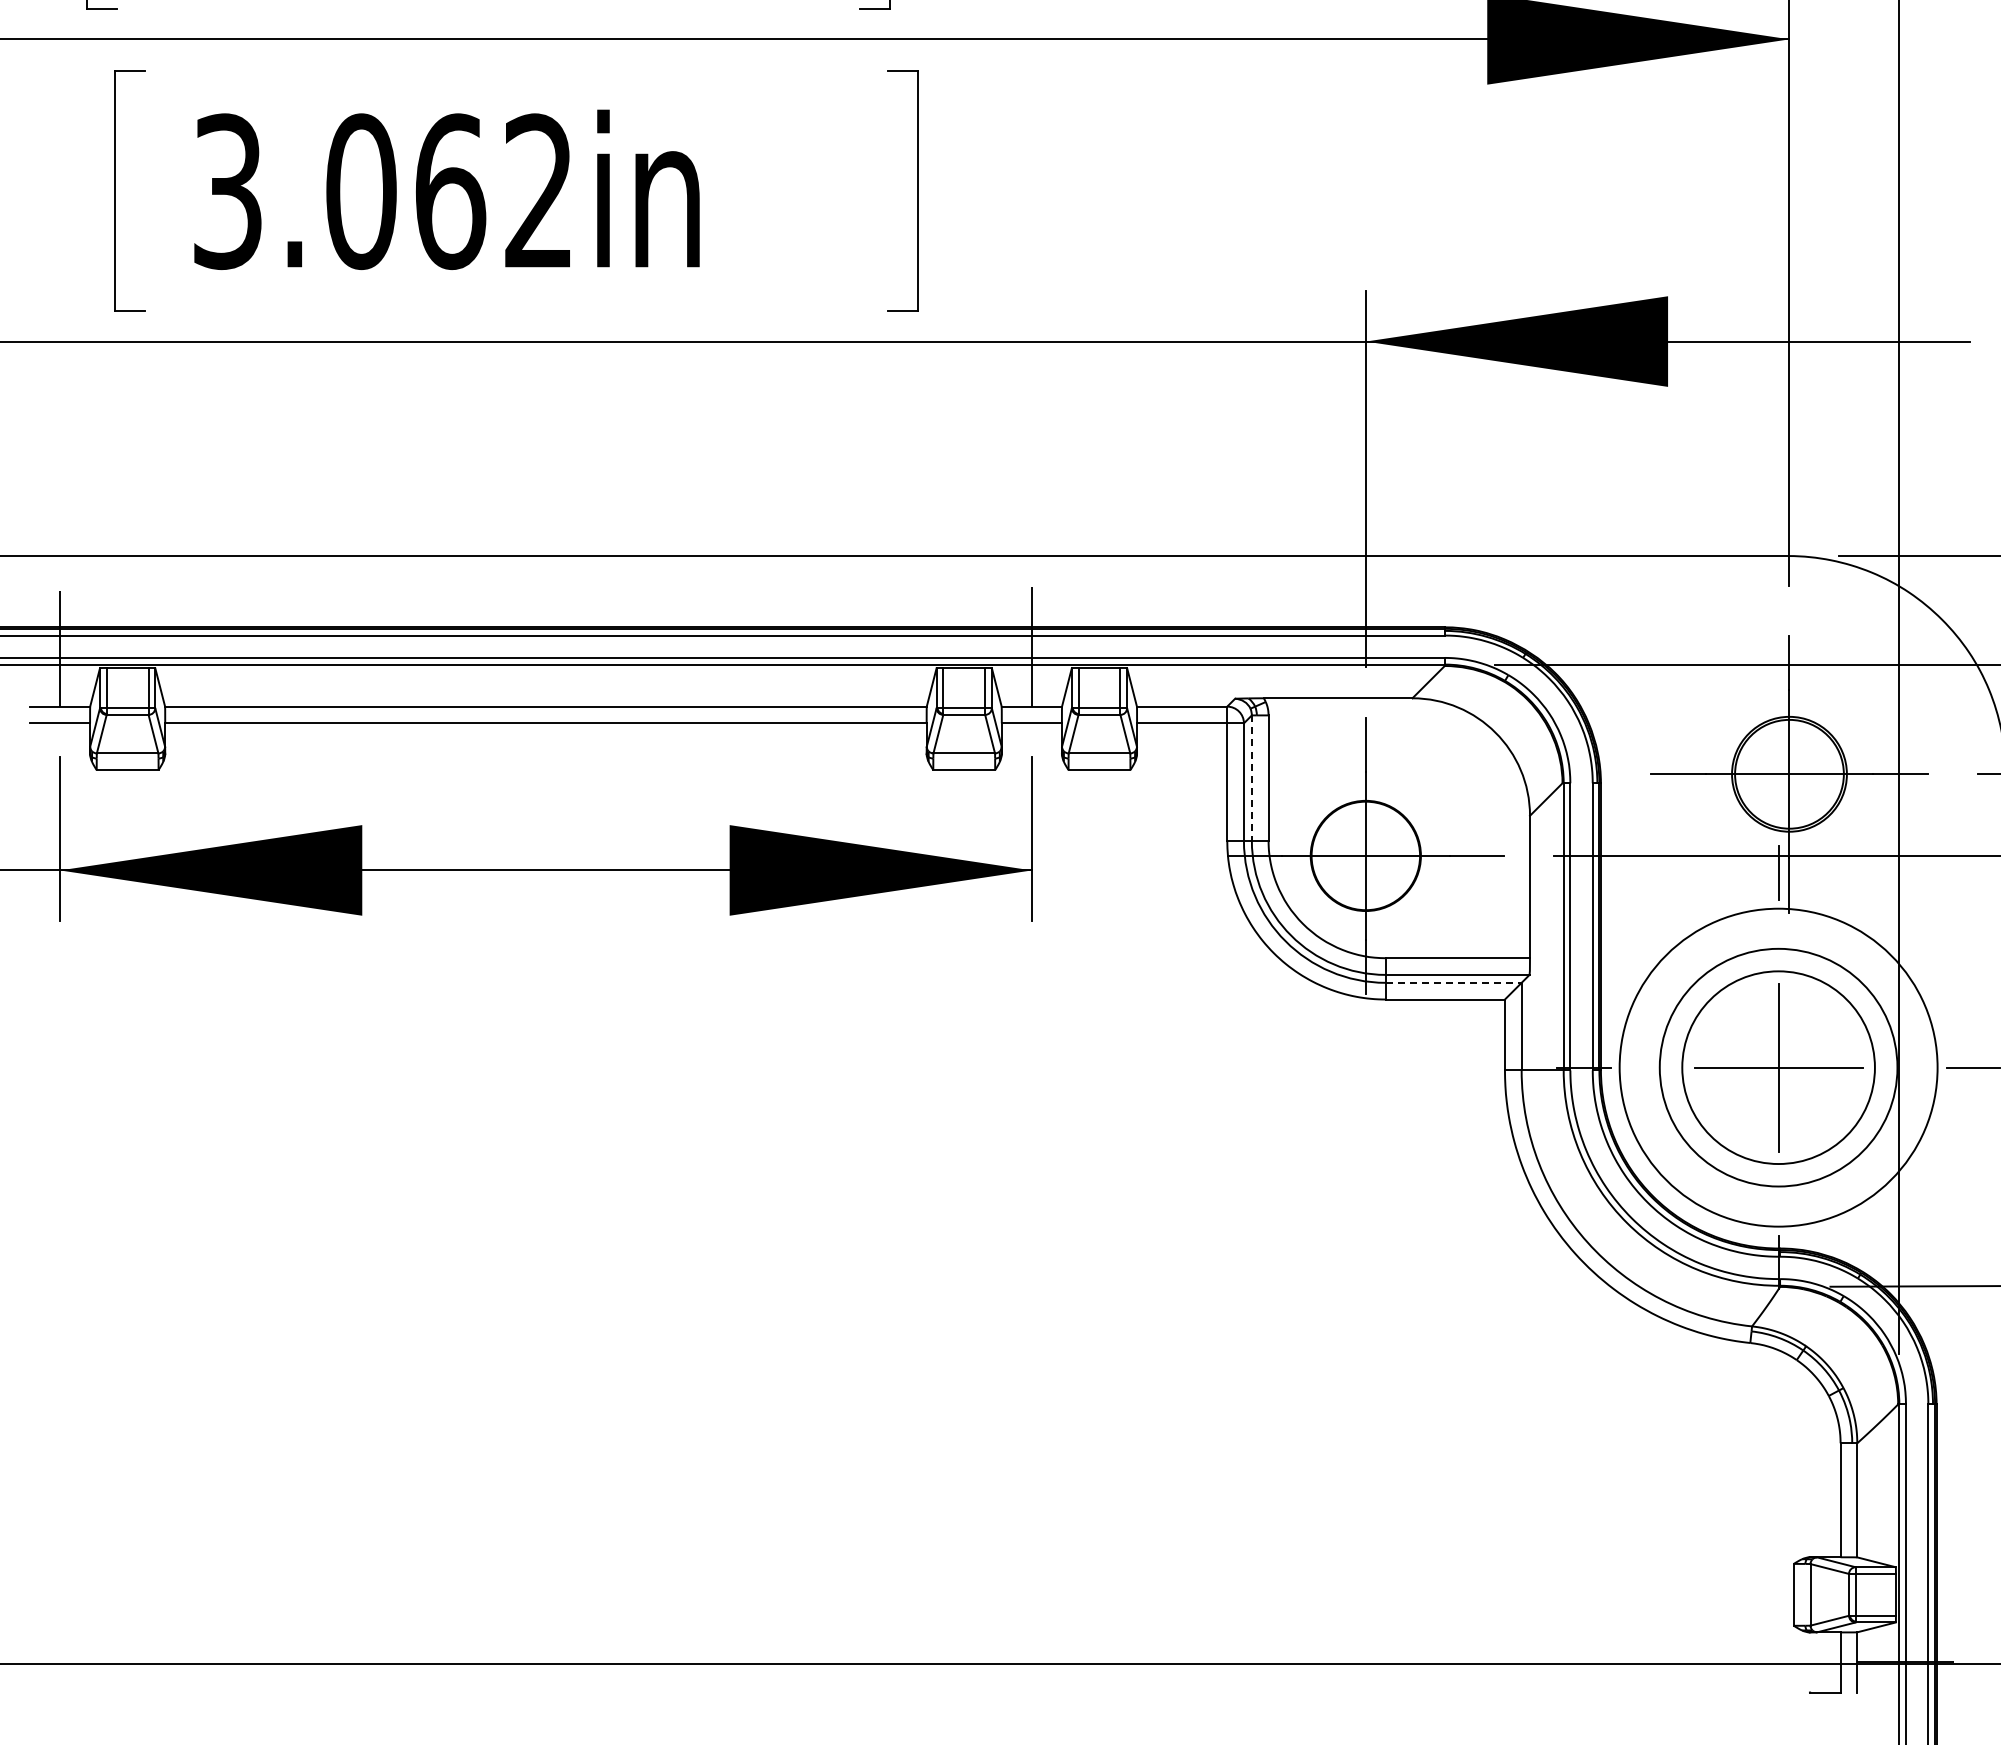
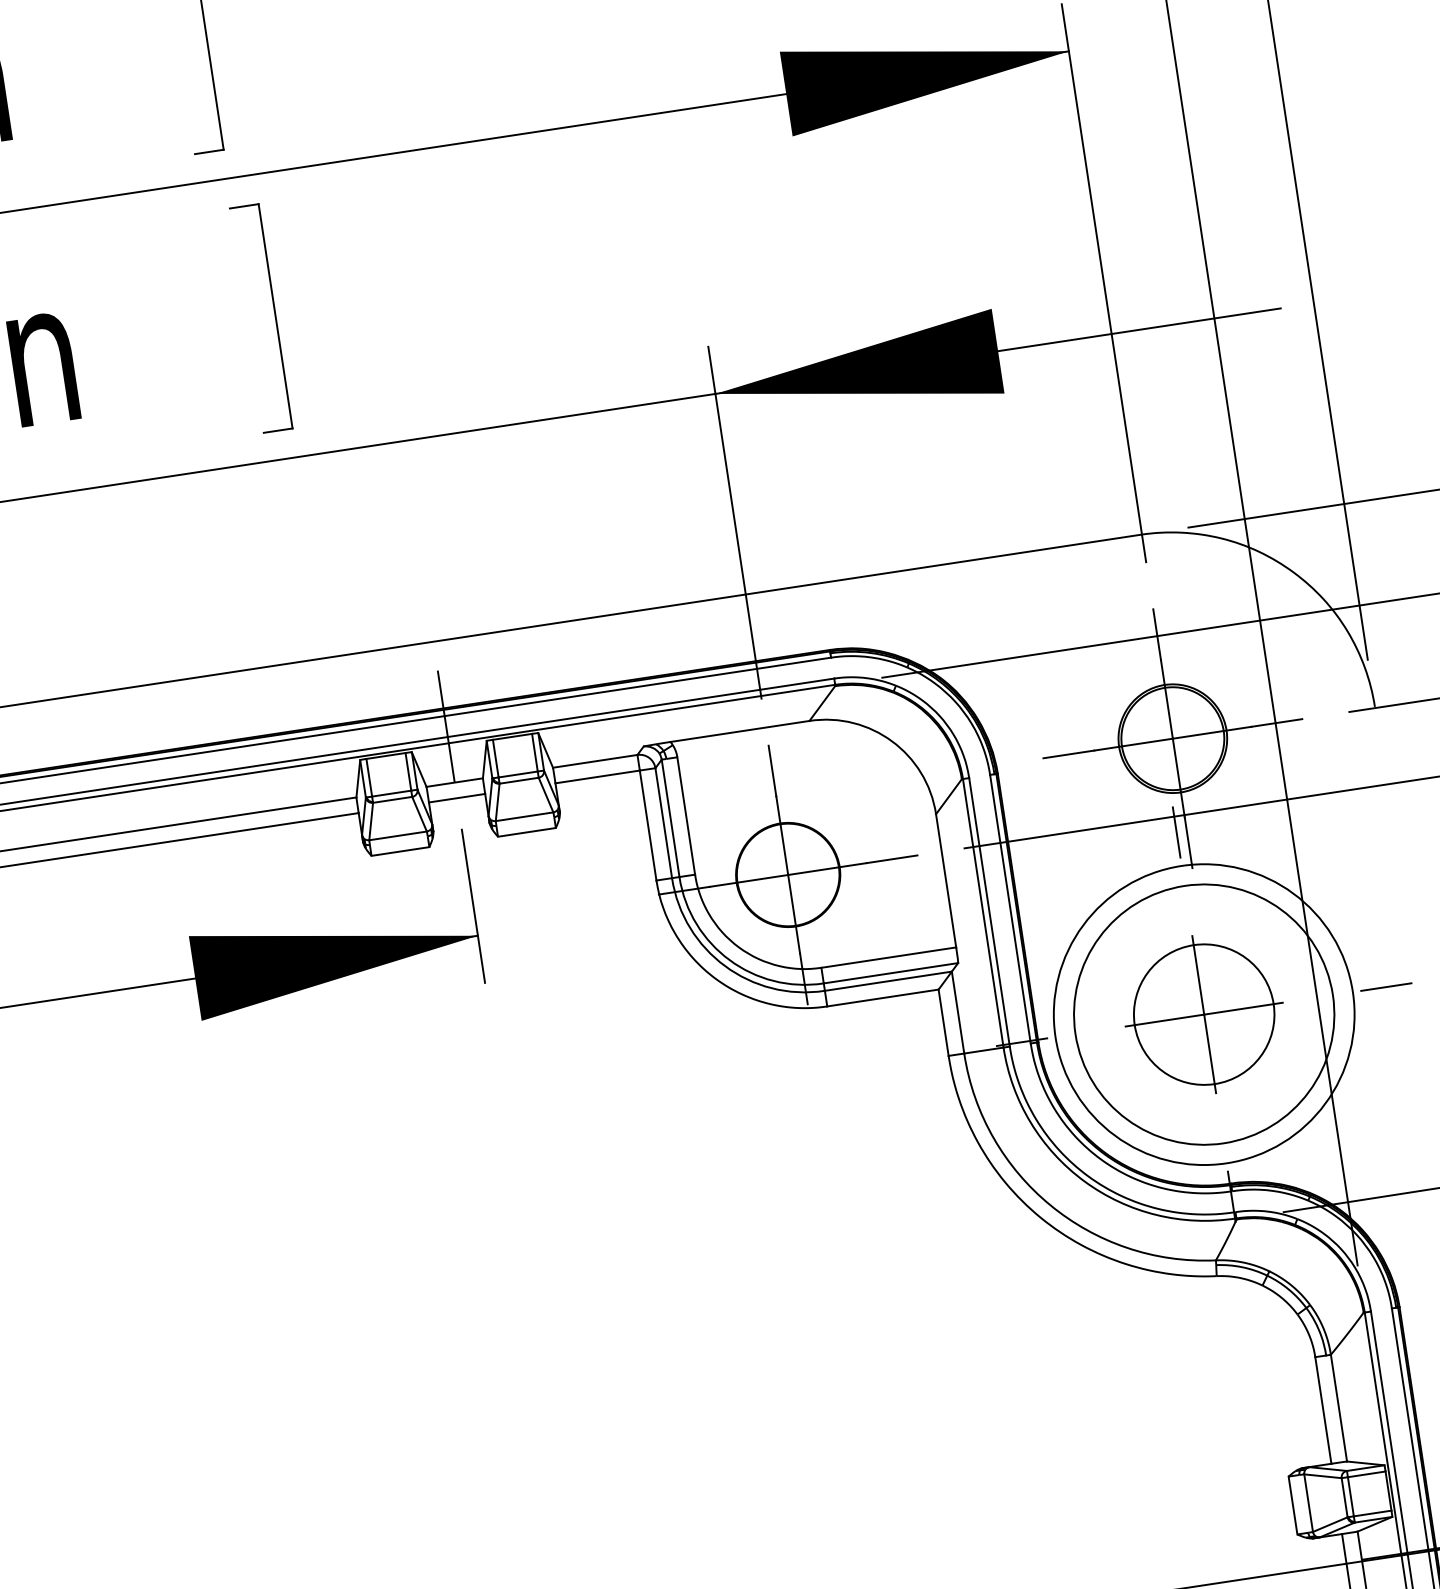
line: (1251, 778) -> (670, 818), dashed -> solid
line: (1453, 982) -> (888, 980), dashed -> solid
circle: (1778, 1067) -> (1204, 1014), size x0.62
circle: (1778, 1067) -> (1204, 1014), size x1.43

